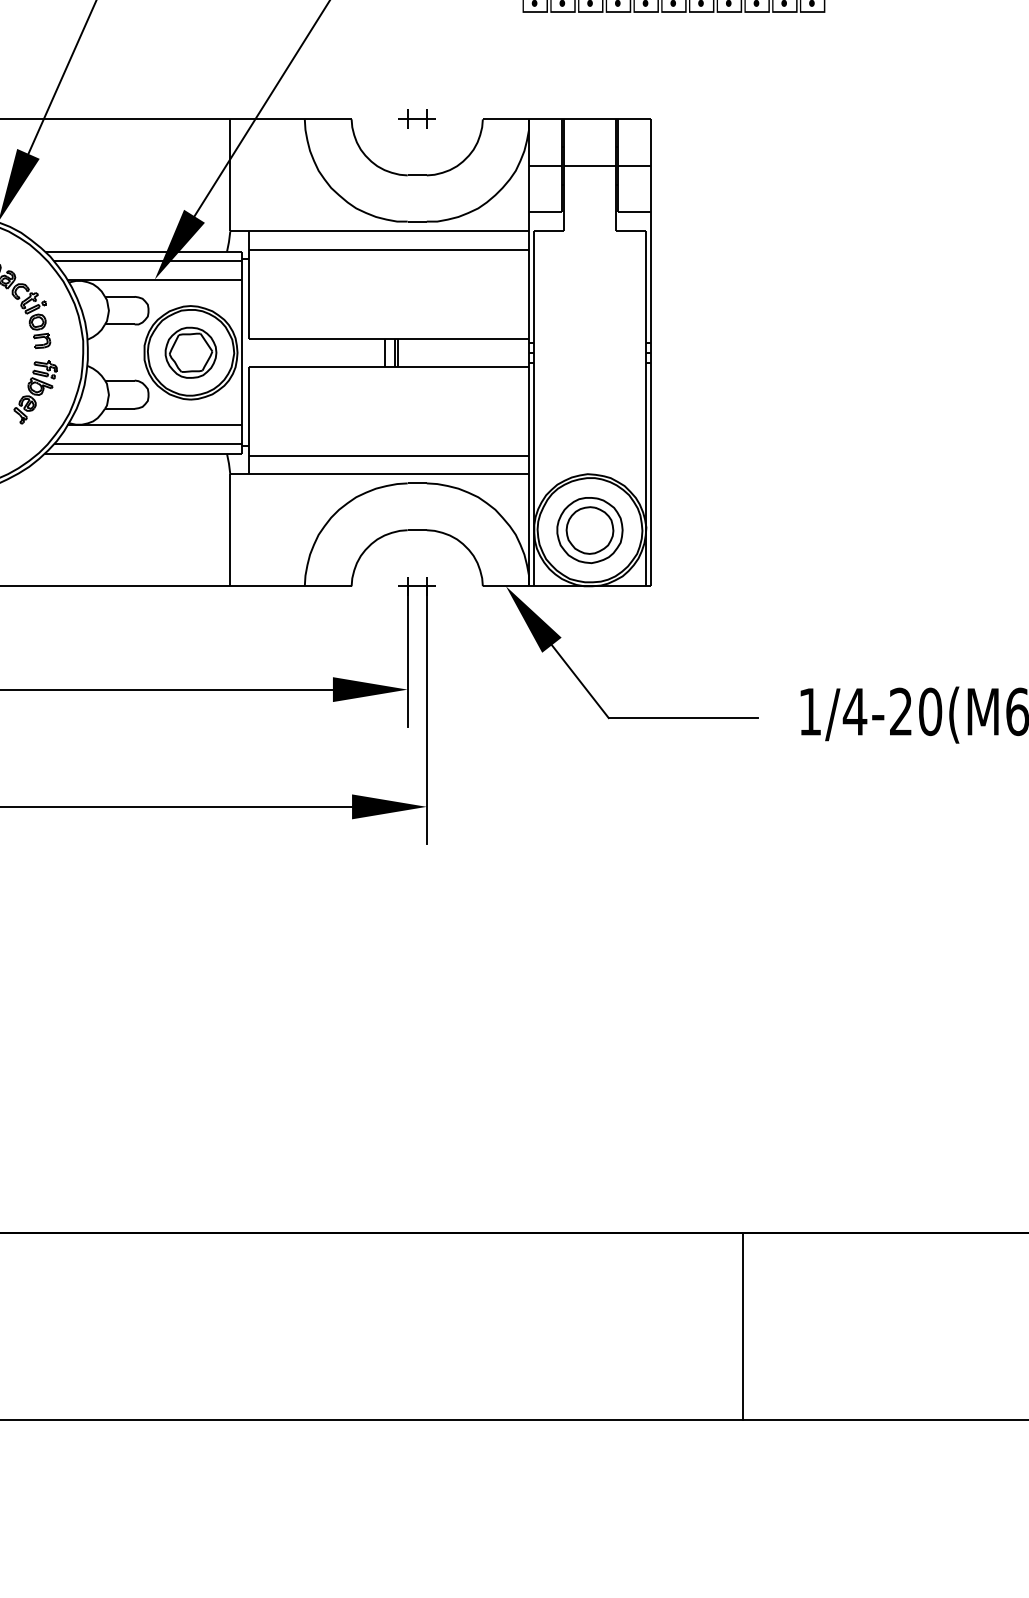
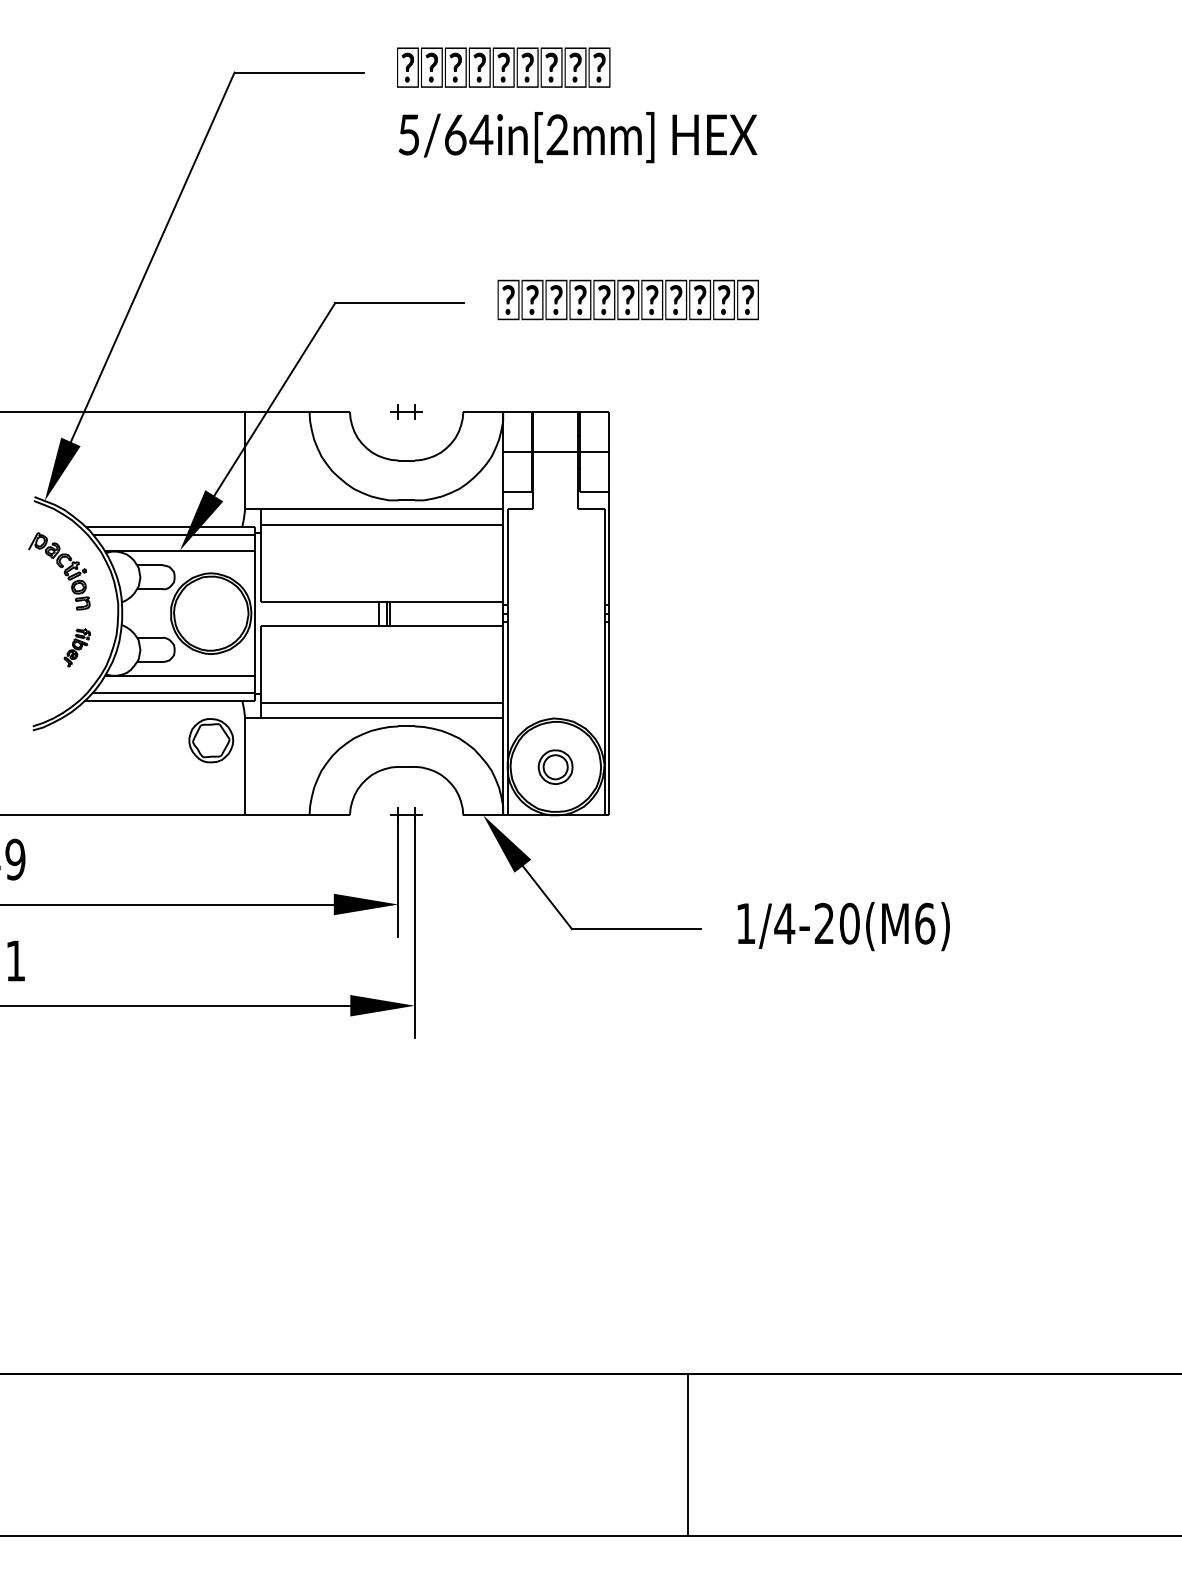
part: (191, 352) -> (211, 740), moved
part: (36, 391) -> (77, 647), size x0.7
part: (589, 530) -> (555, 767), size x0.6

